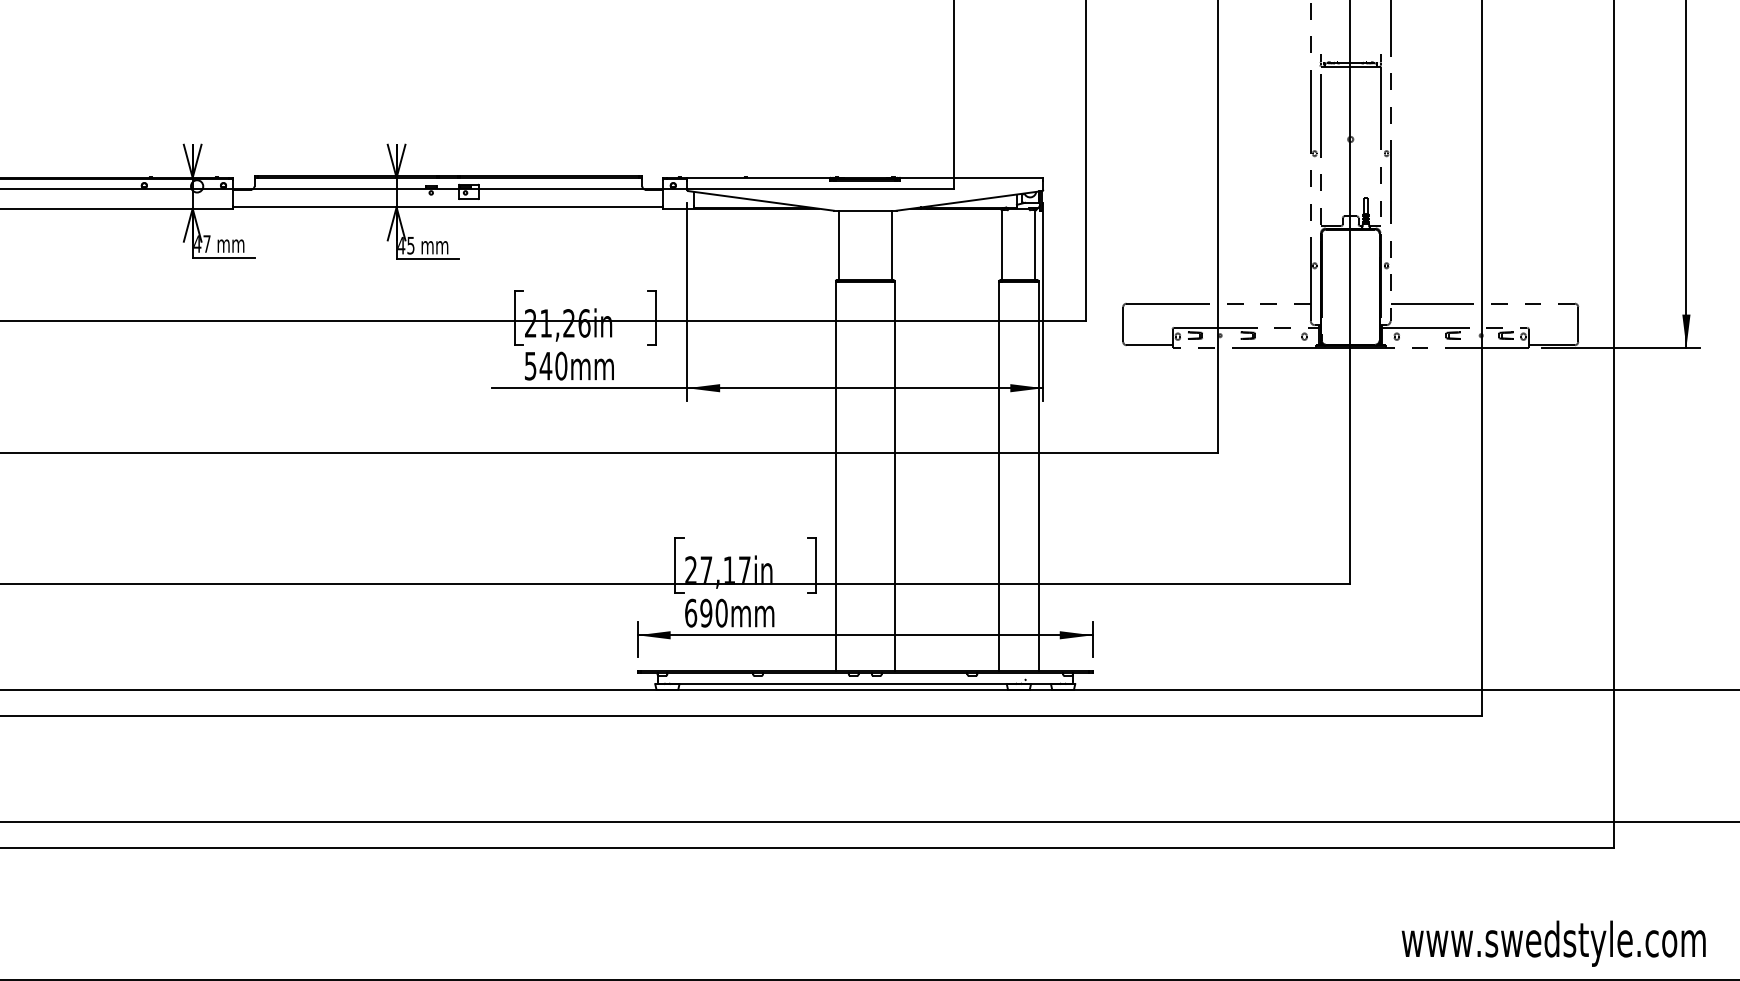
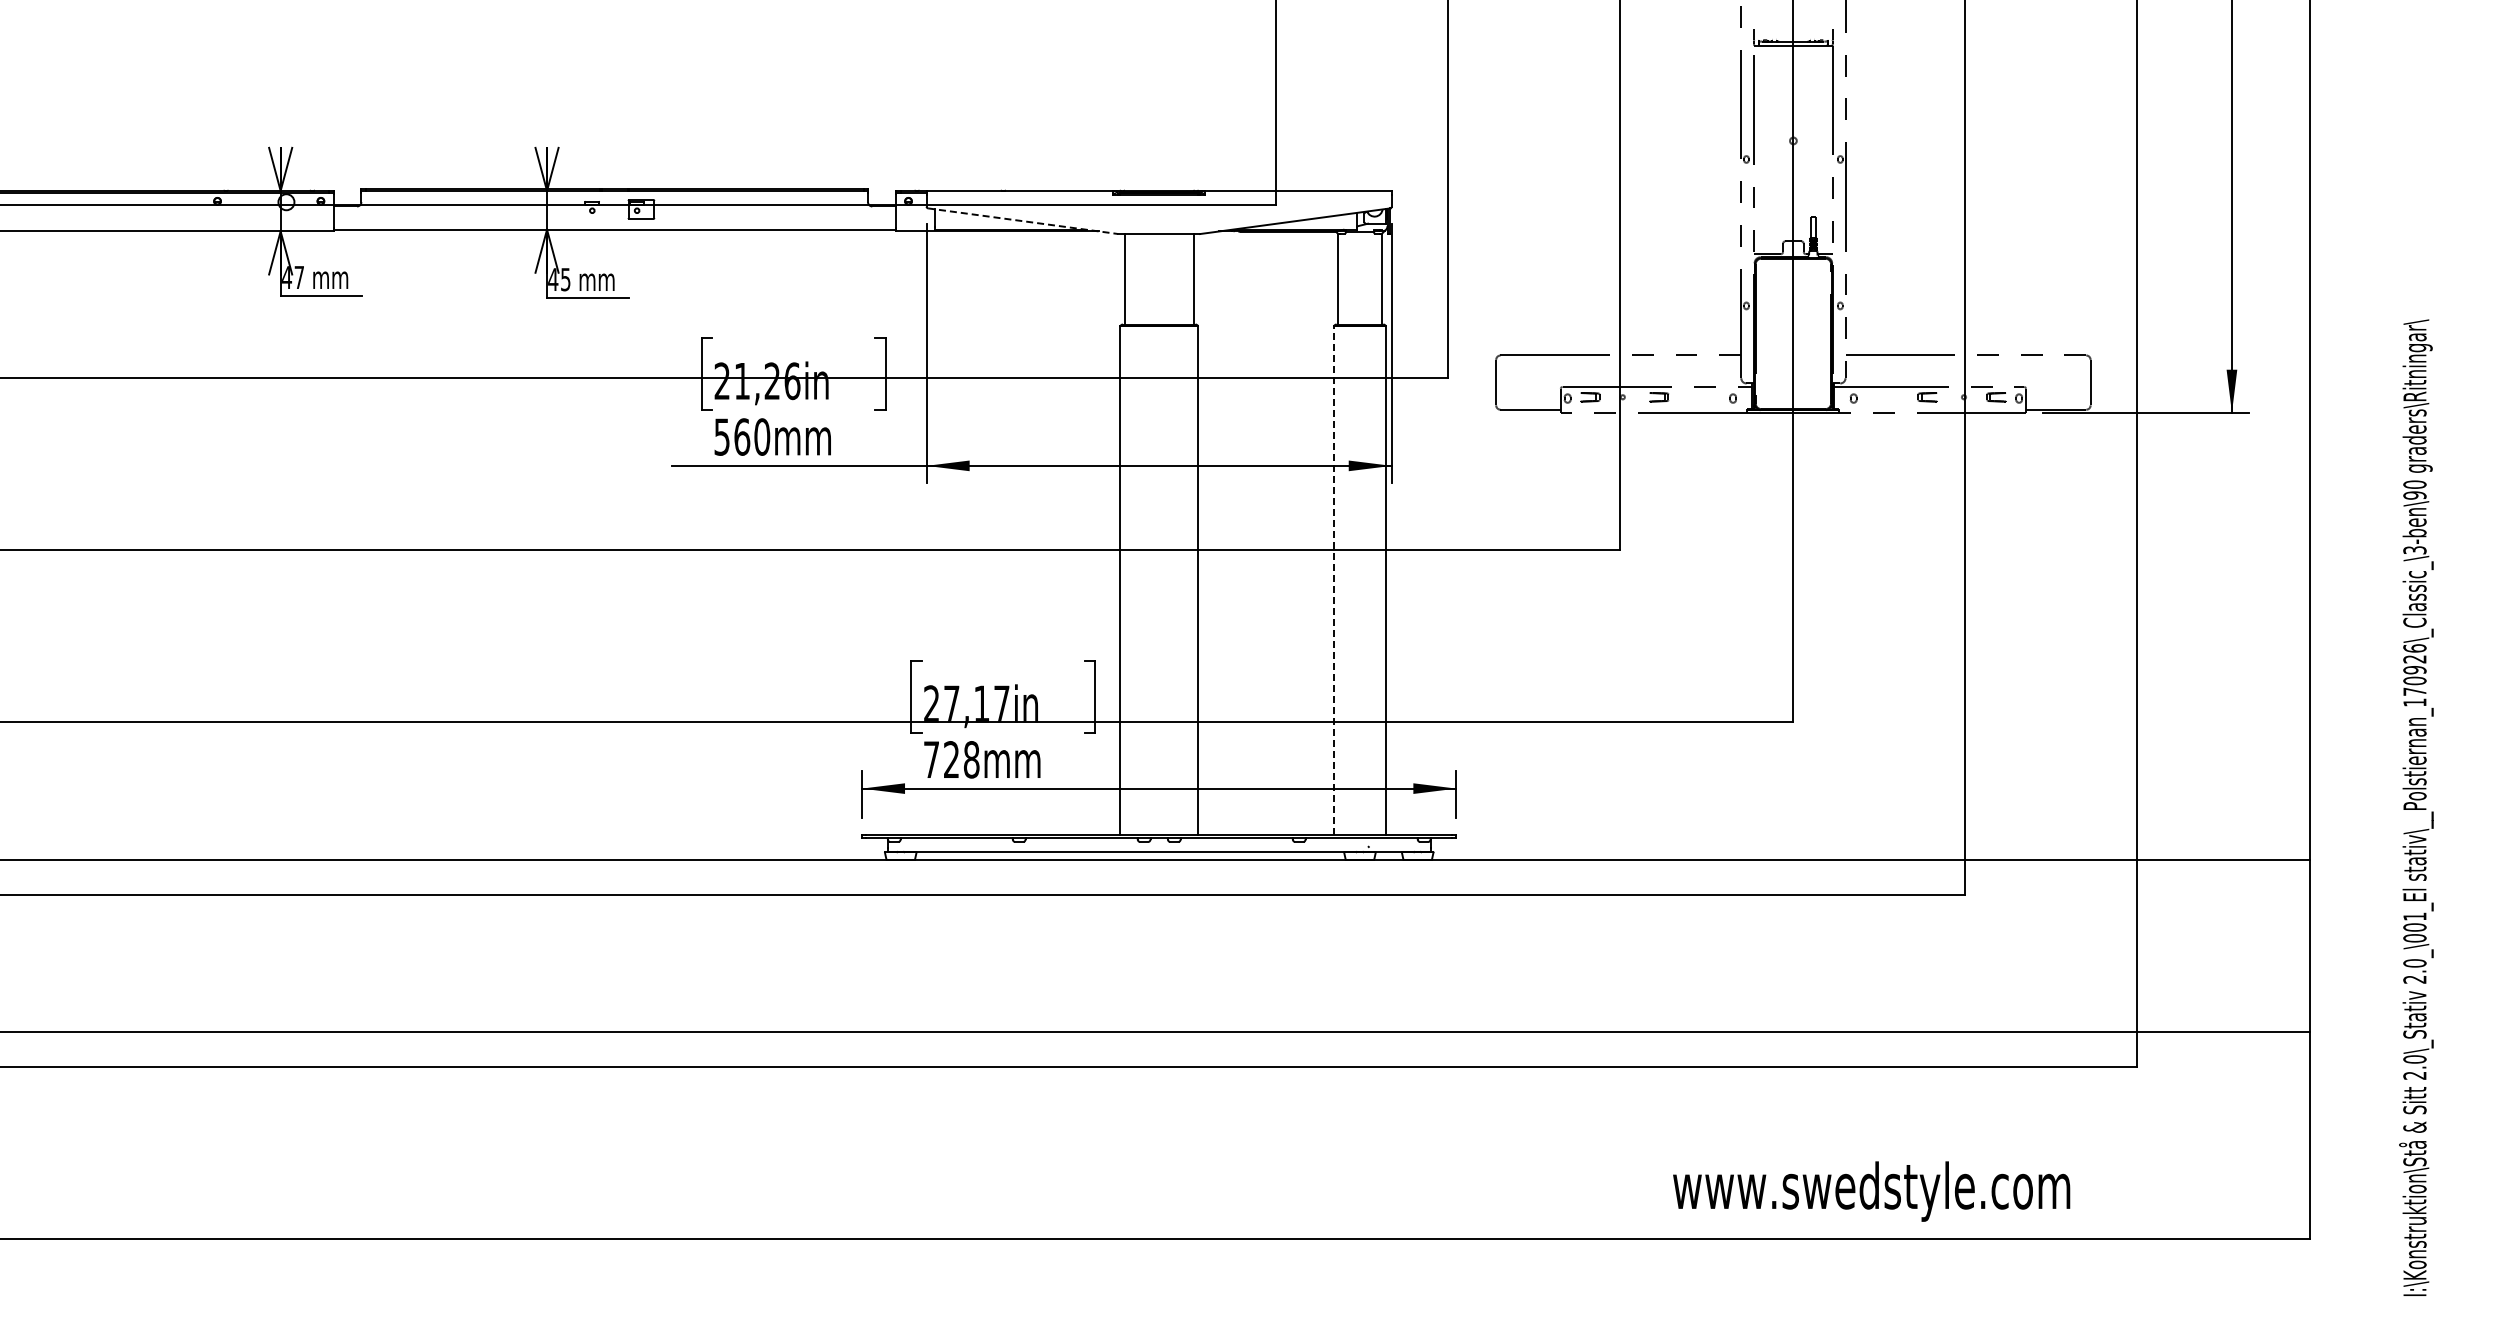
line: (761, 201) -> (1023, 221), solid -> dashed
text: (545, 365) -> (741, 436), 540mm -> 560mm
line: (999, 475) -> (1334, 580), solid -> dashed
text: (706, 612) -> (951, 759), 690mm -> 728mm
text: (1553, 943) -> (1871, 1191), moved

